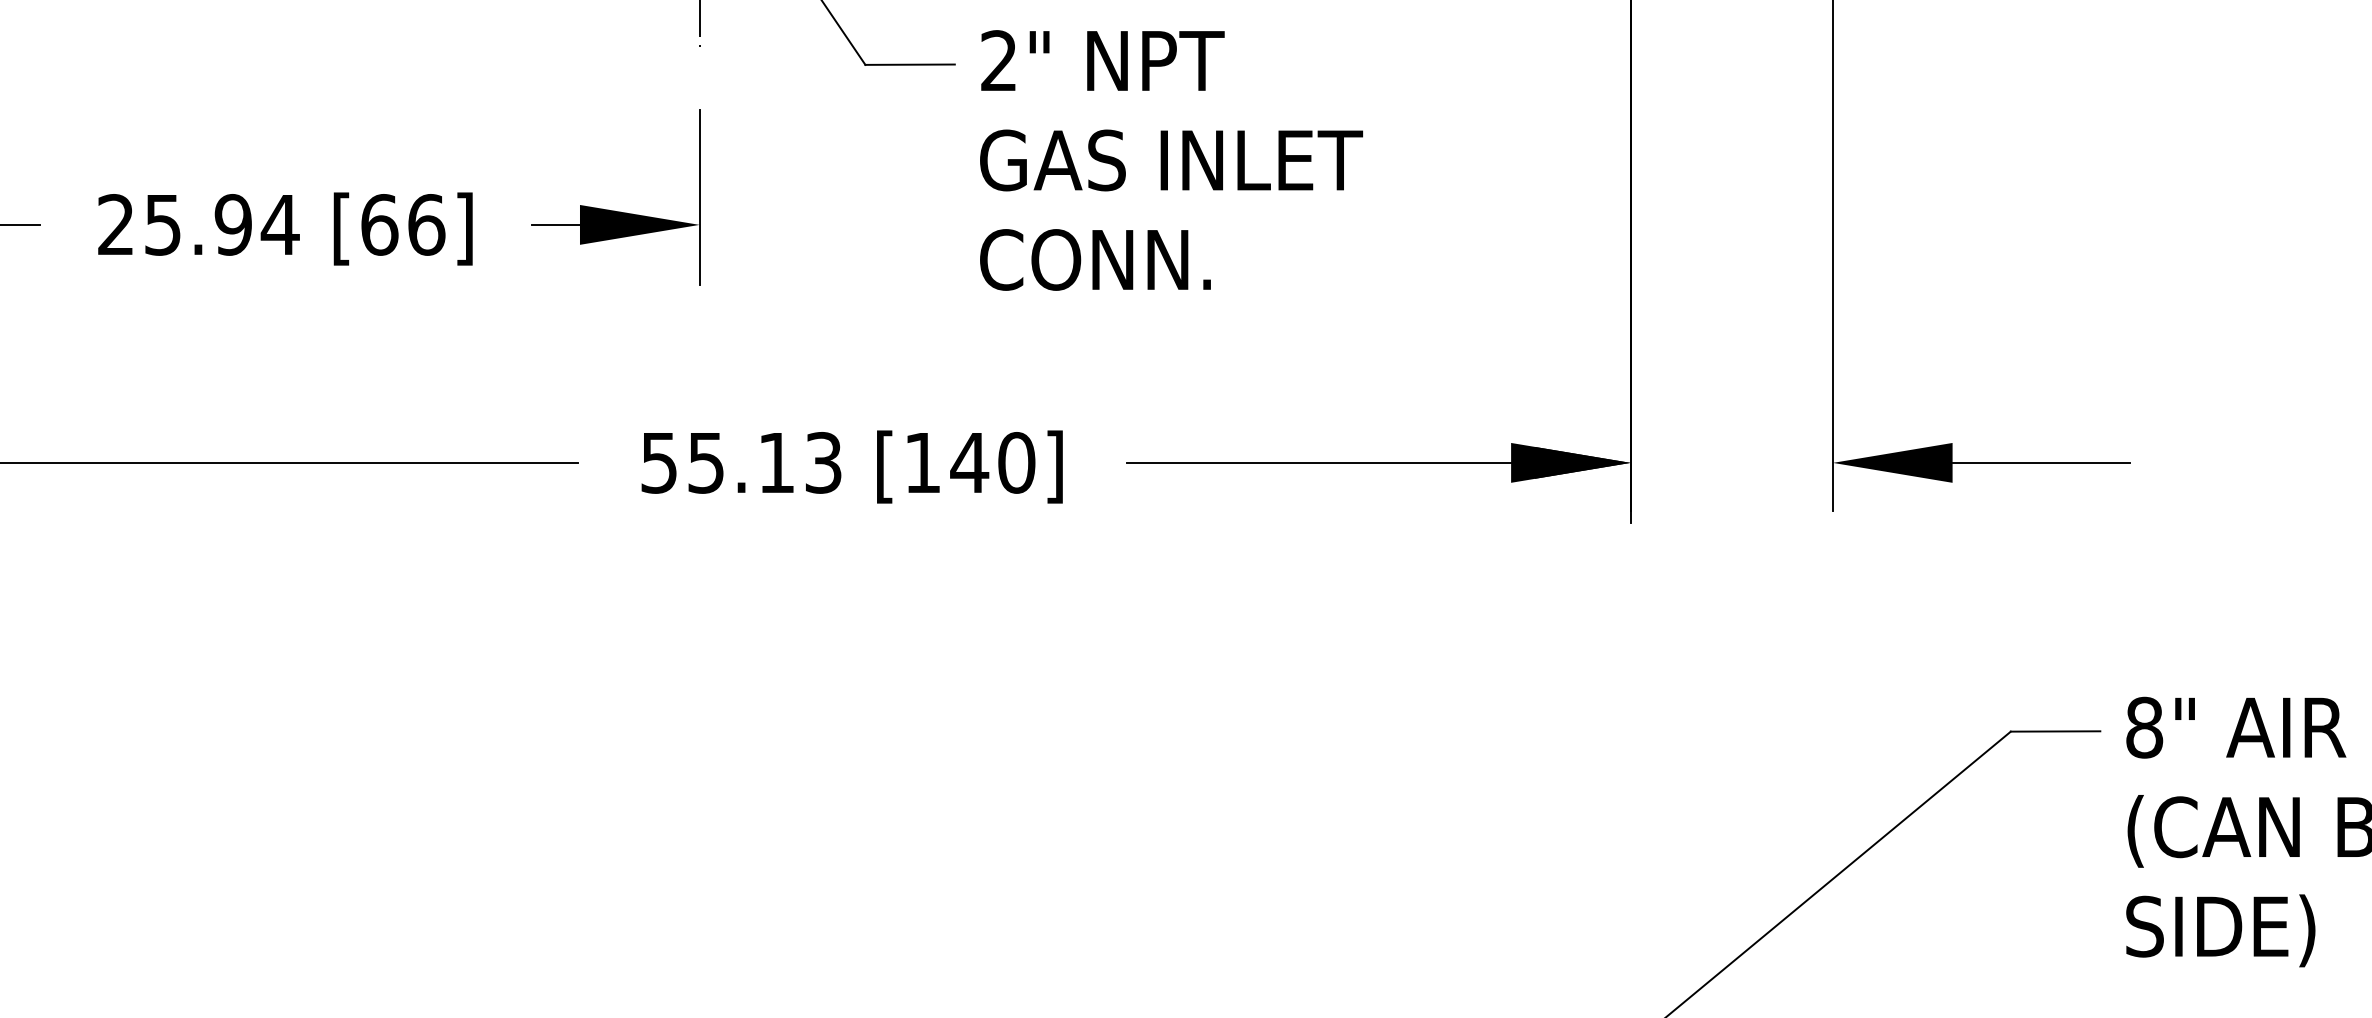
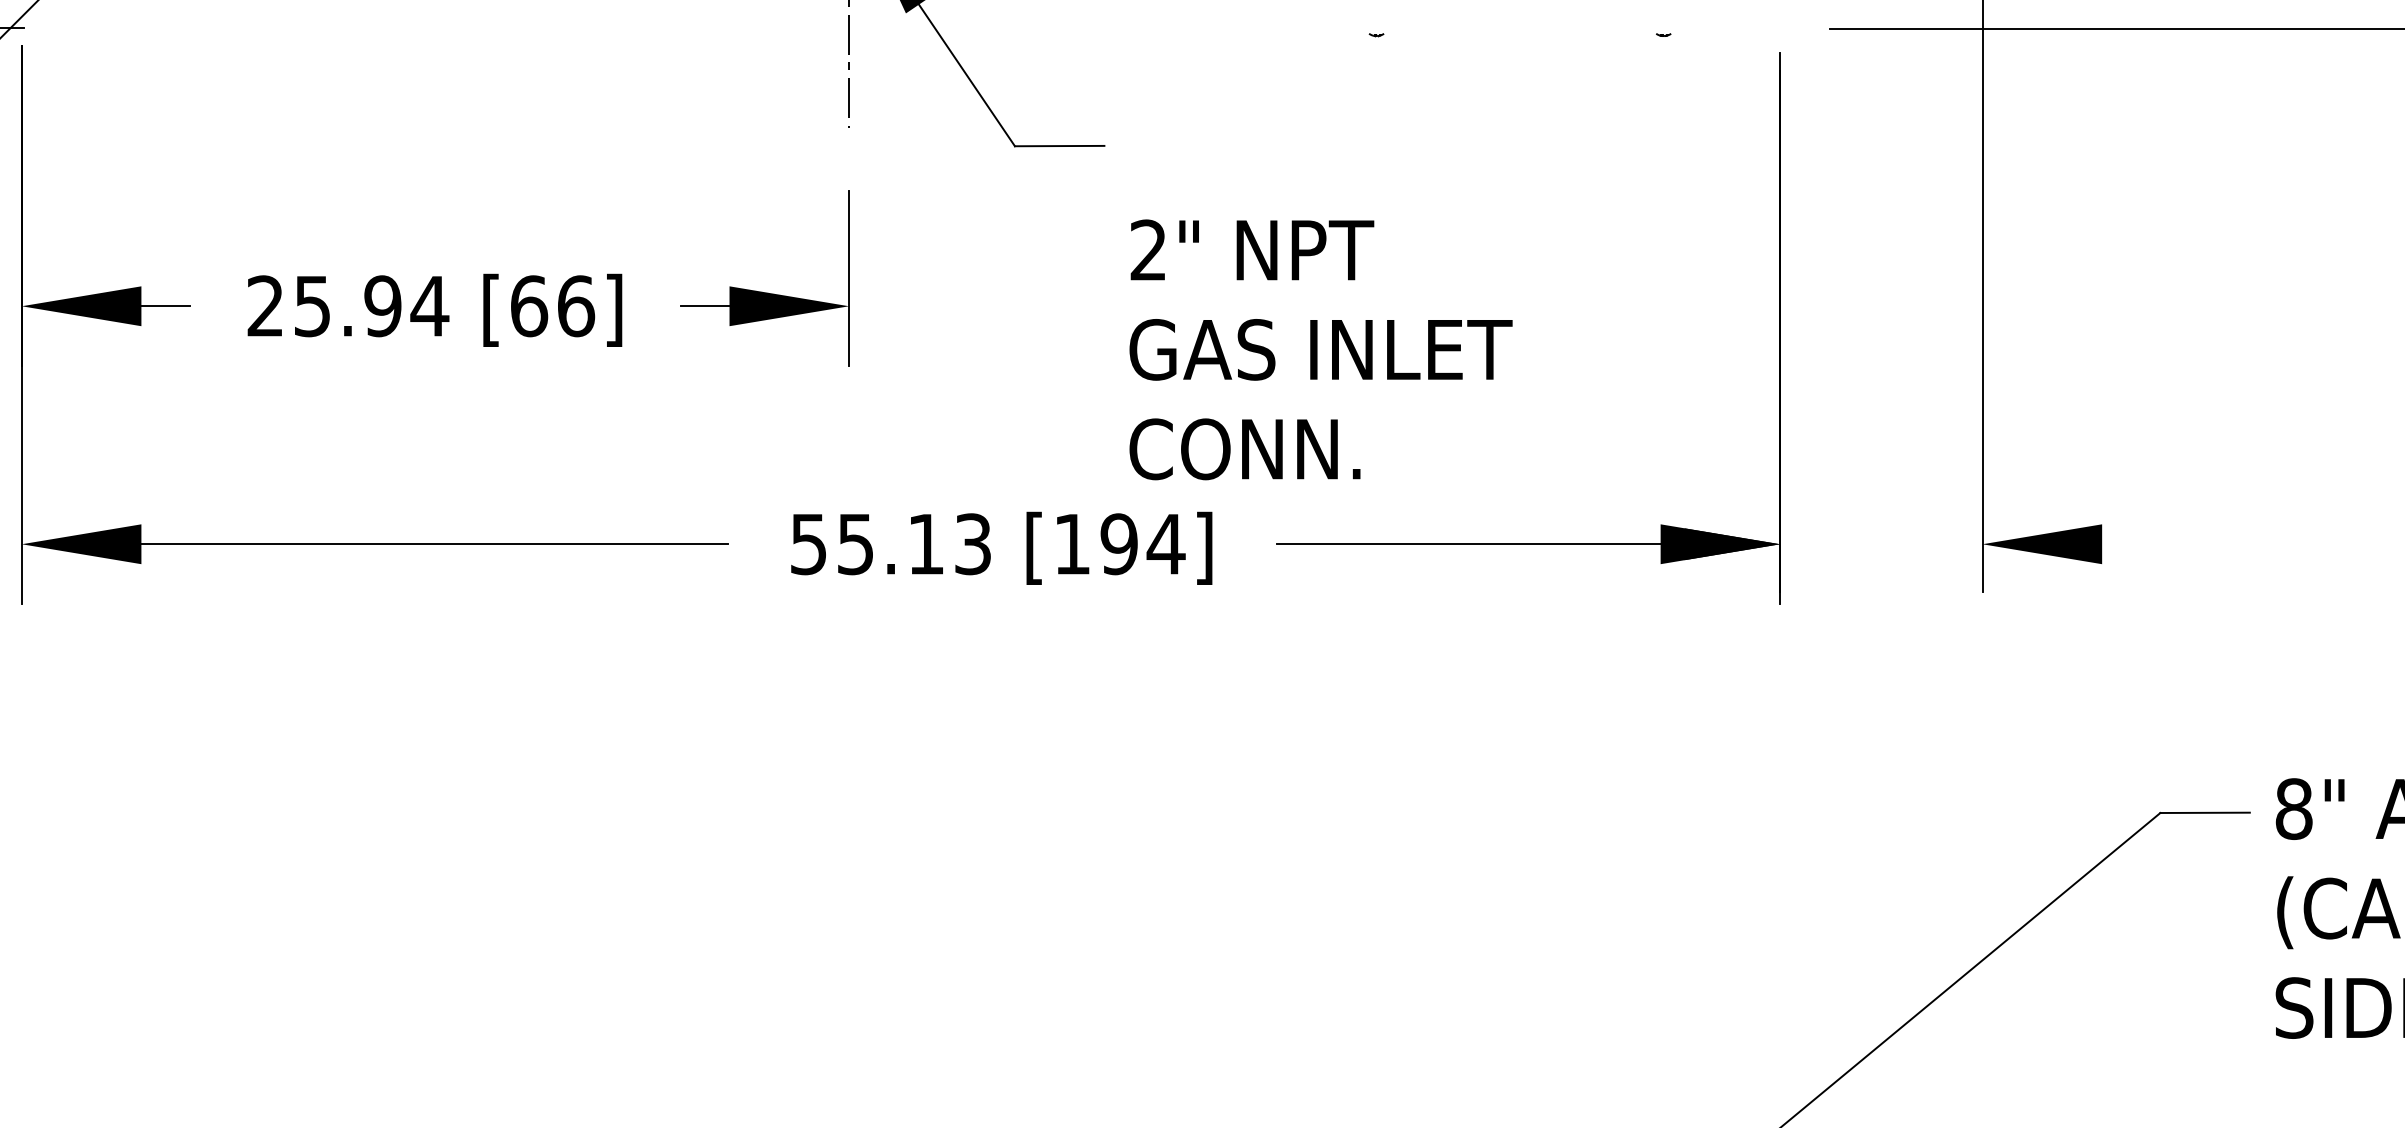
text: (1170, 160) -> (1320, 349), moved
text: (992, 463) -> (1142, 544), [140] -> [194]
line: (2040, 463) -> (2190, 544), removed

